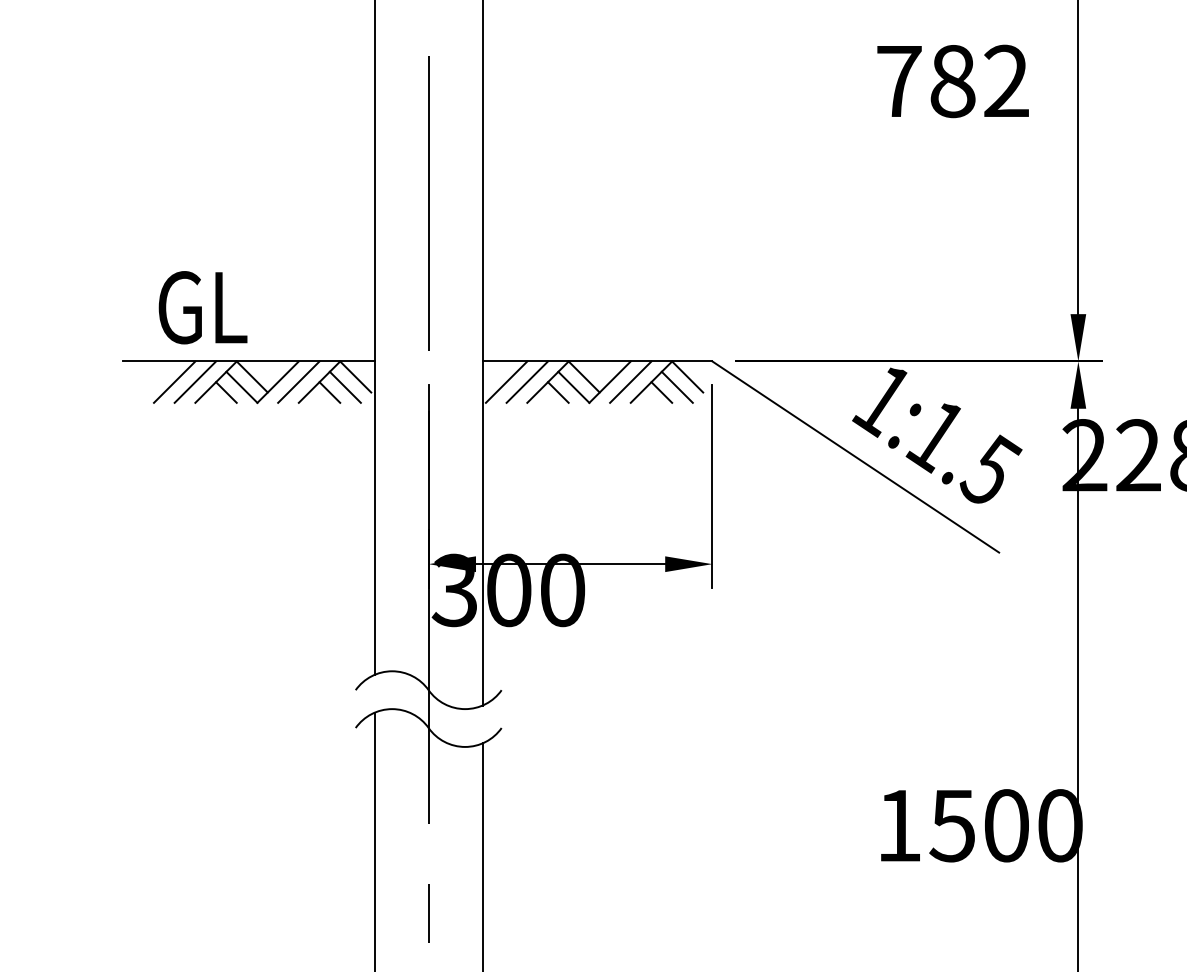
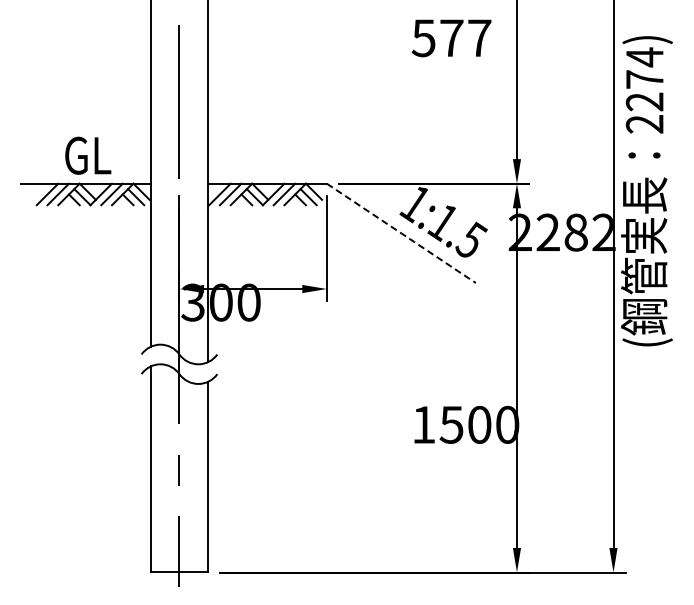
text: (952, 81) -> (451, 38), 782 -> 577
text: (203, 307) -> (88, 155), moved
line: (856, 457) -> (401, 233), solid -> dashed

